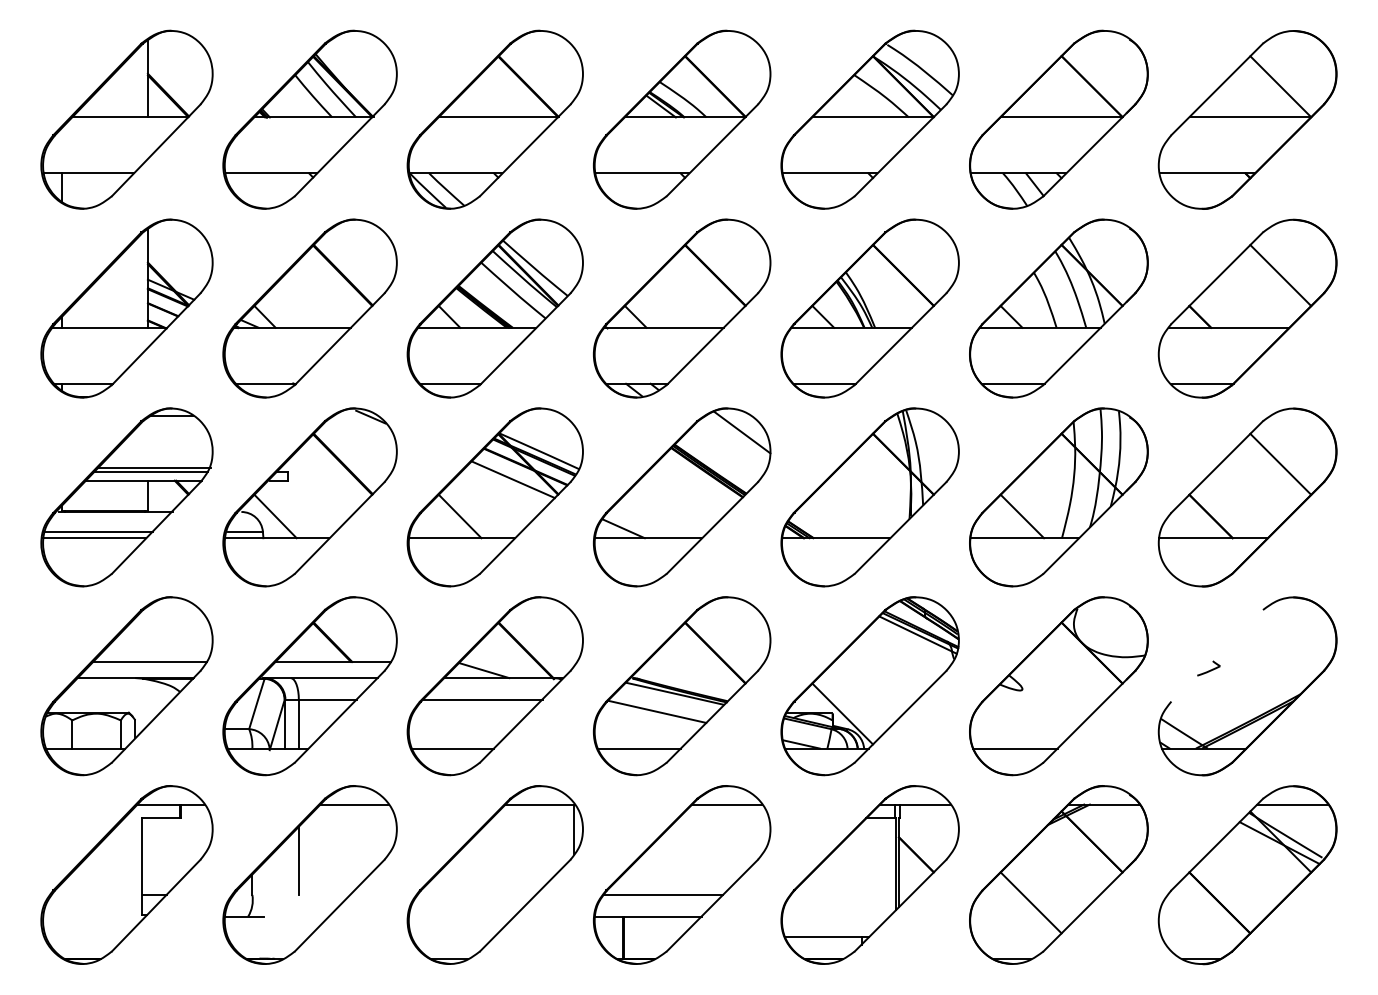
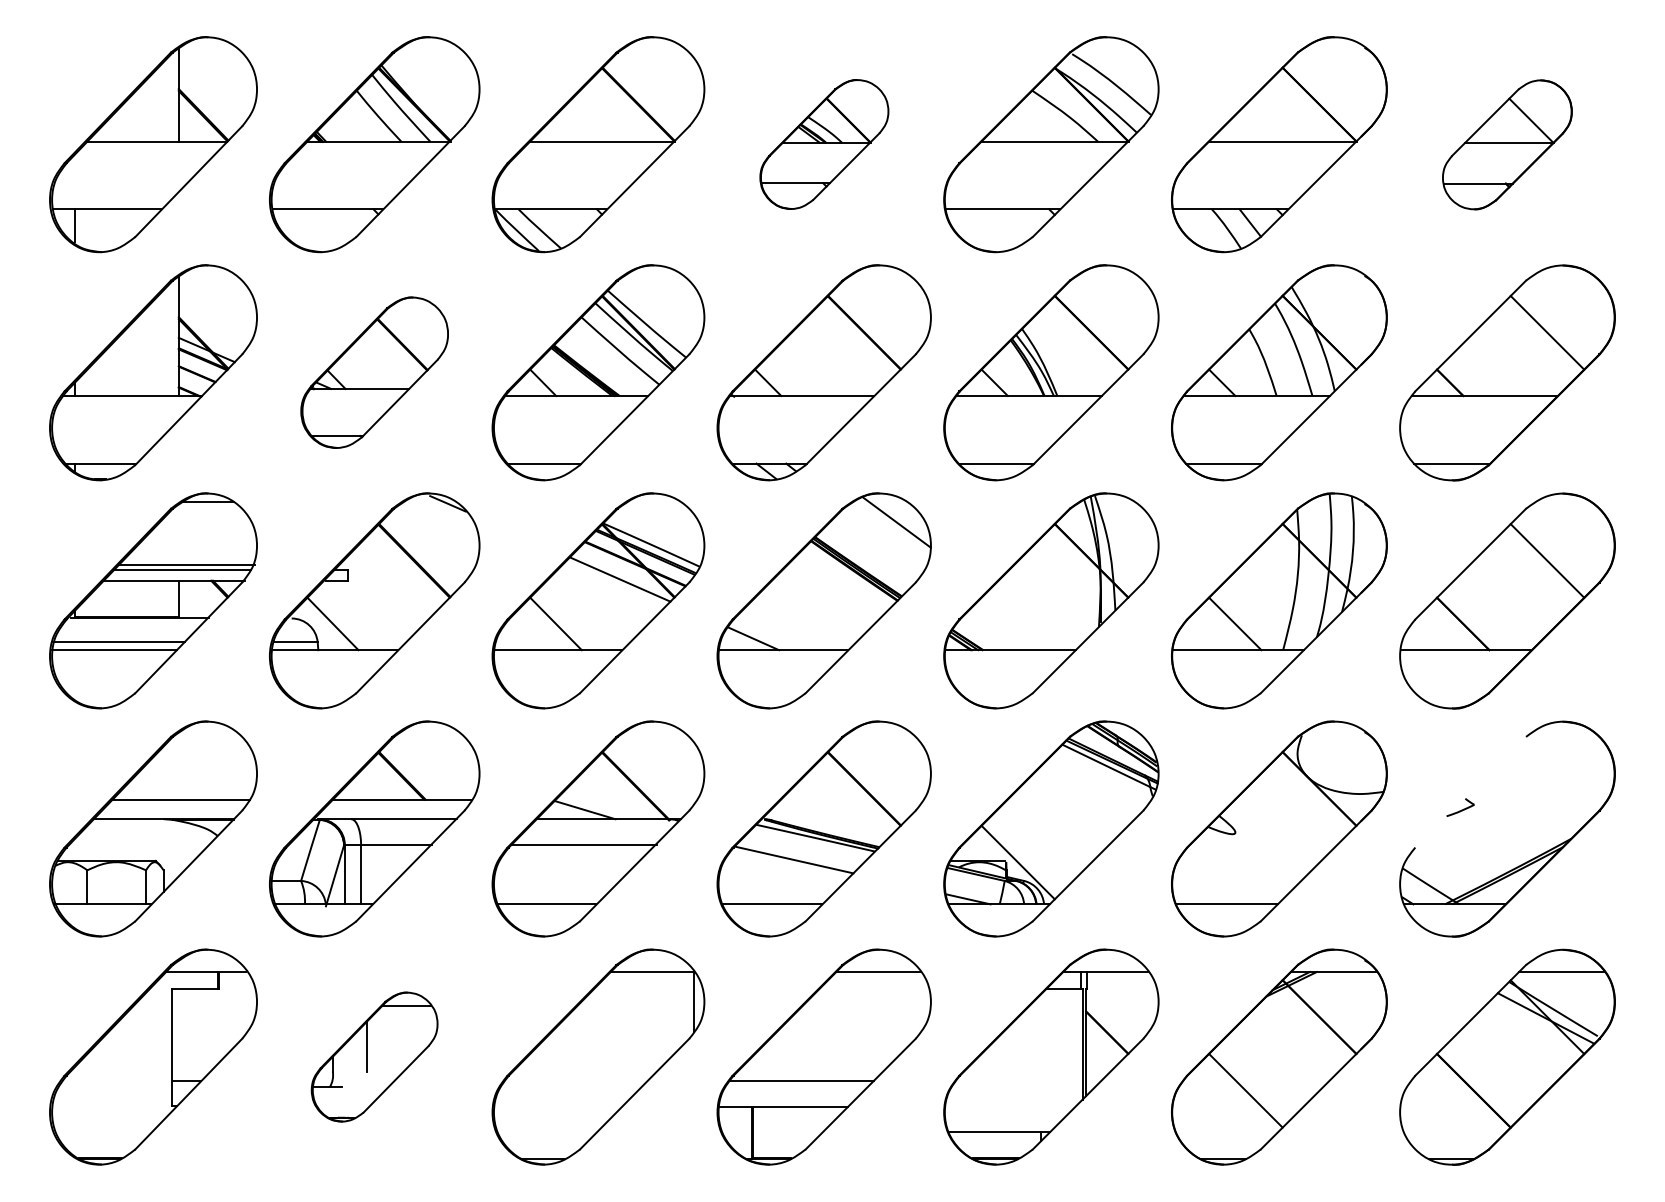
part: (682, 119) -> (824, 144), size x0.6
part: (1247, 119) -> (1507, 144), size x0.6
part: (309, 308) -> (373, 372), size x0.7
part: (309, 874) -> (373, 1056), size x0.6

